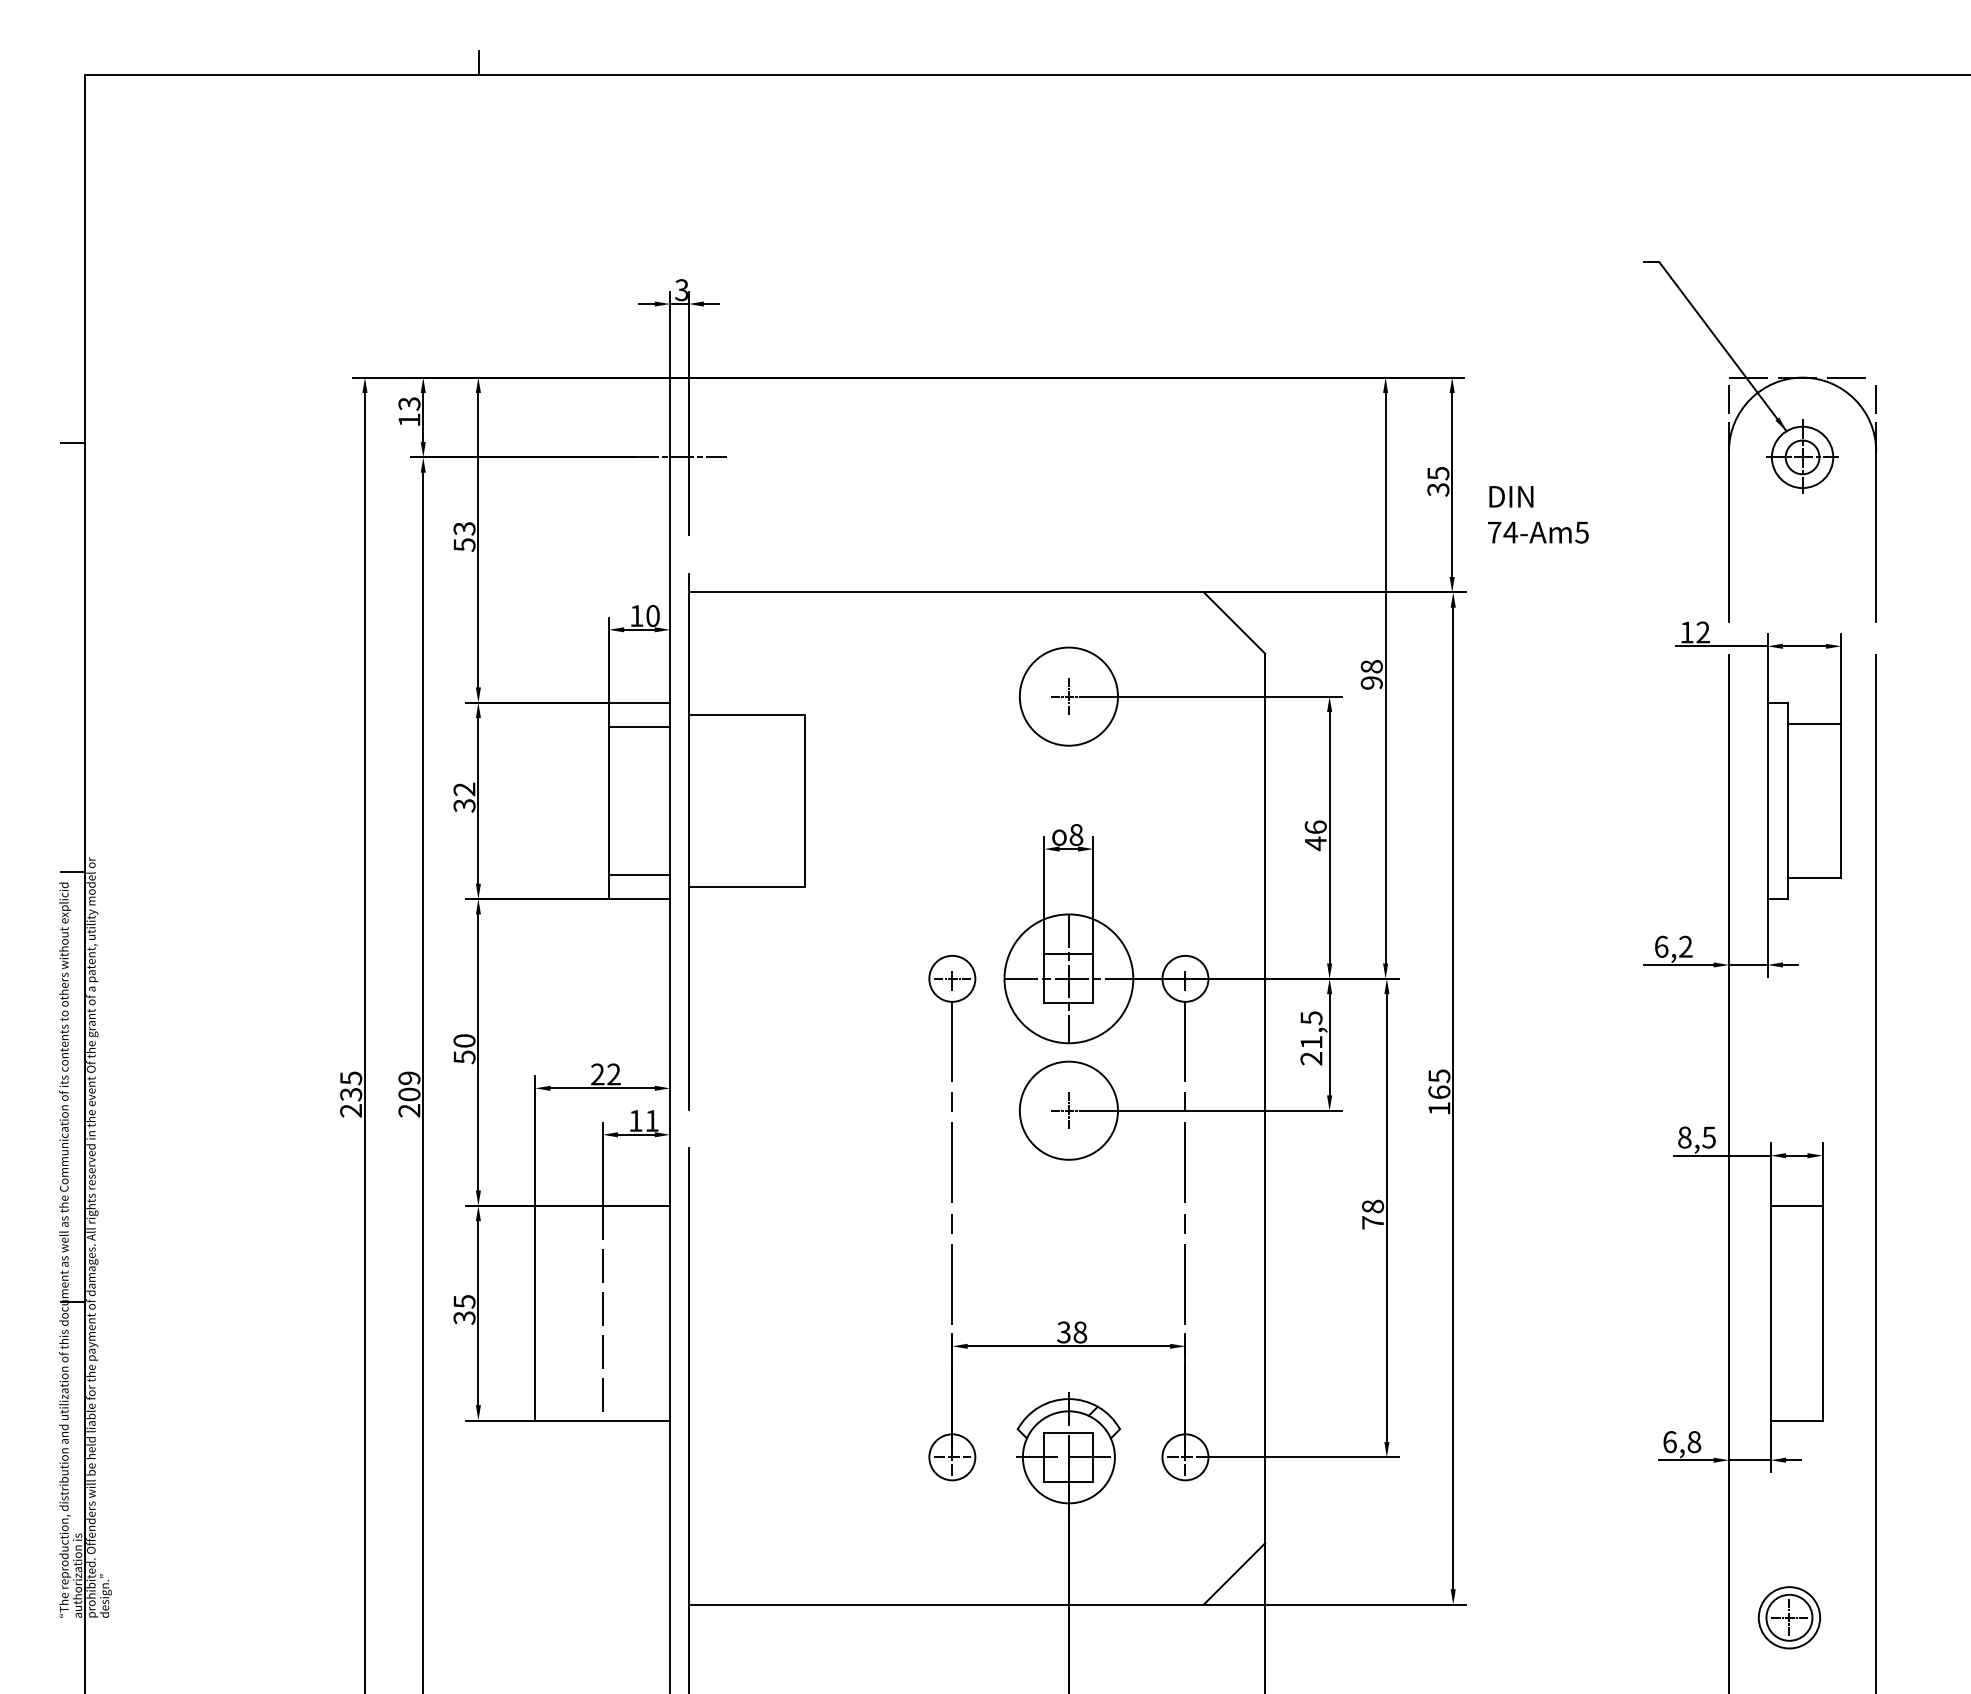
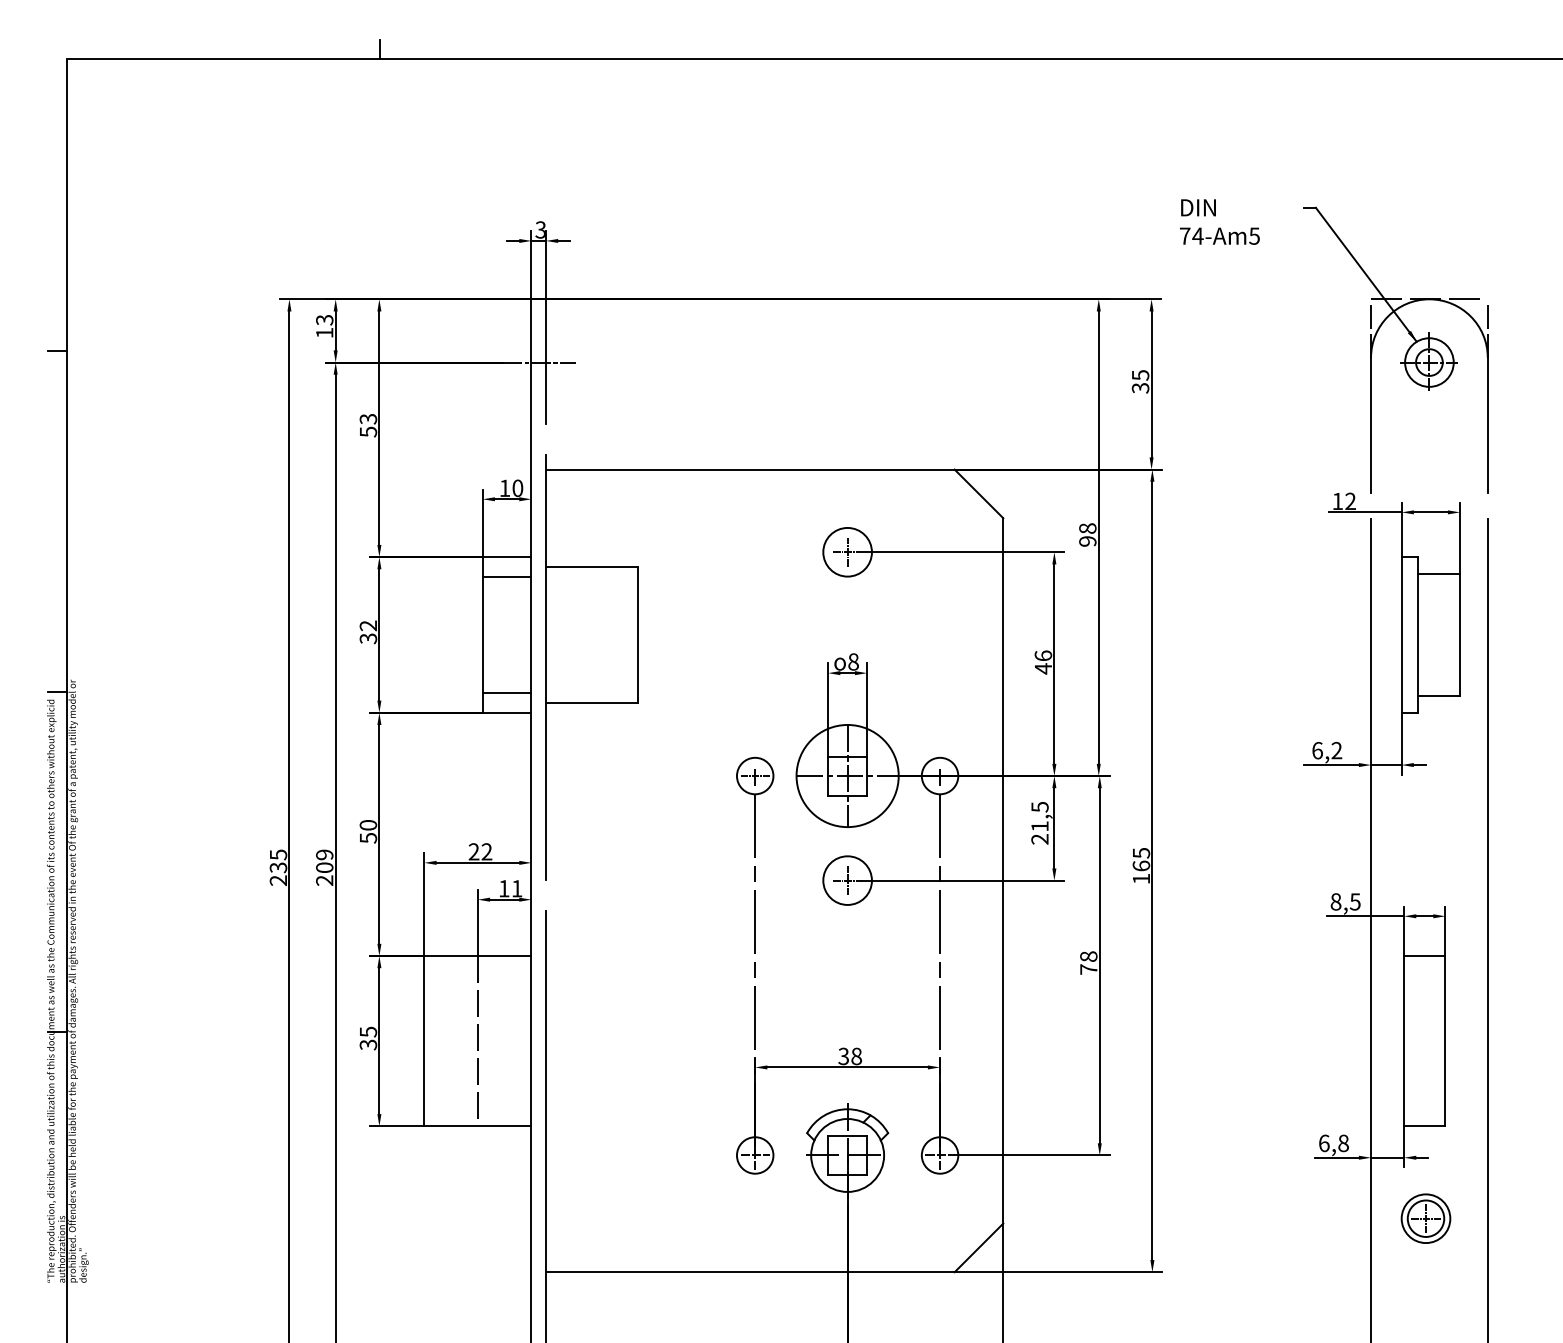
text: (1537, 514) -> (1219, 221), moved
circle: (1068, 695) -> (847, 551), size x0.62
circle: (1068, 1110) -> (847, 880), size x0.62
part: (1788, 1617) -> (1425, 1218), moved

